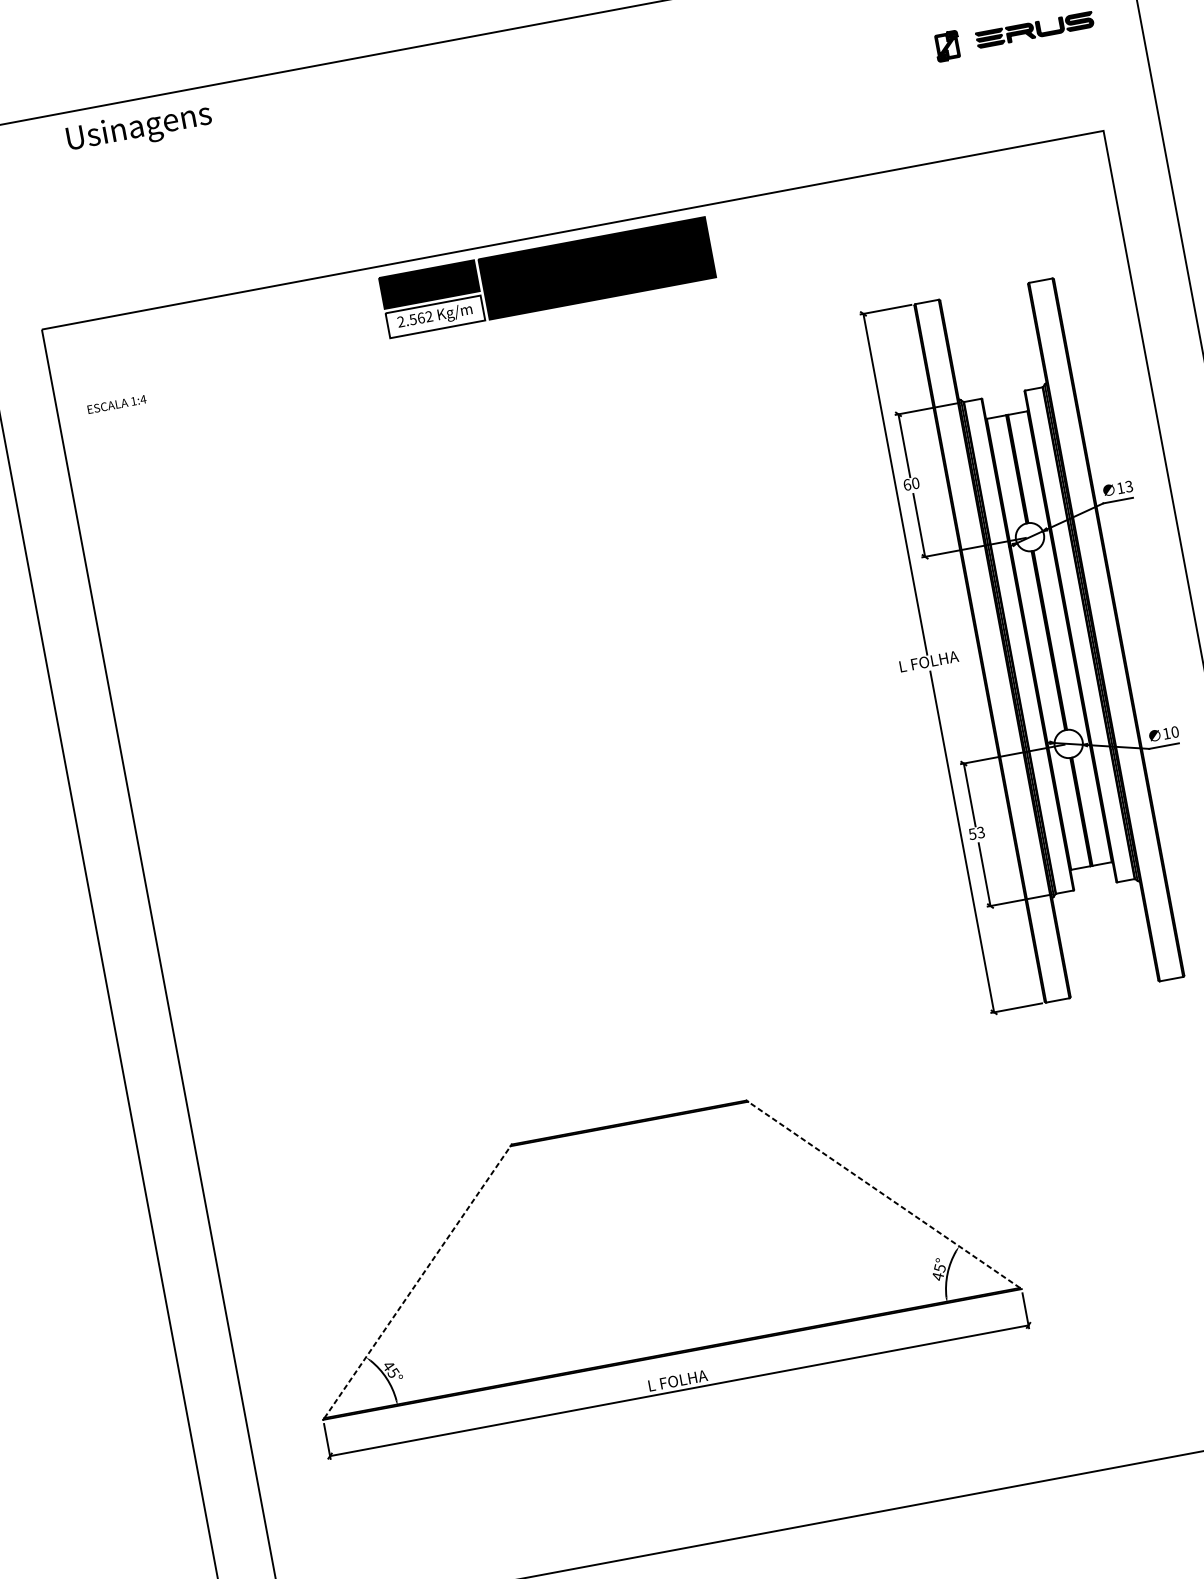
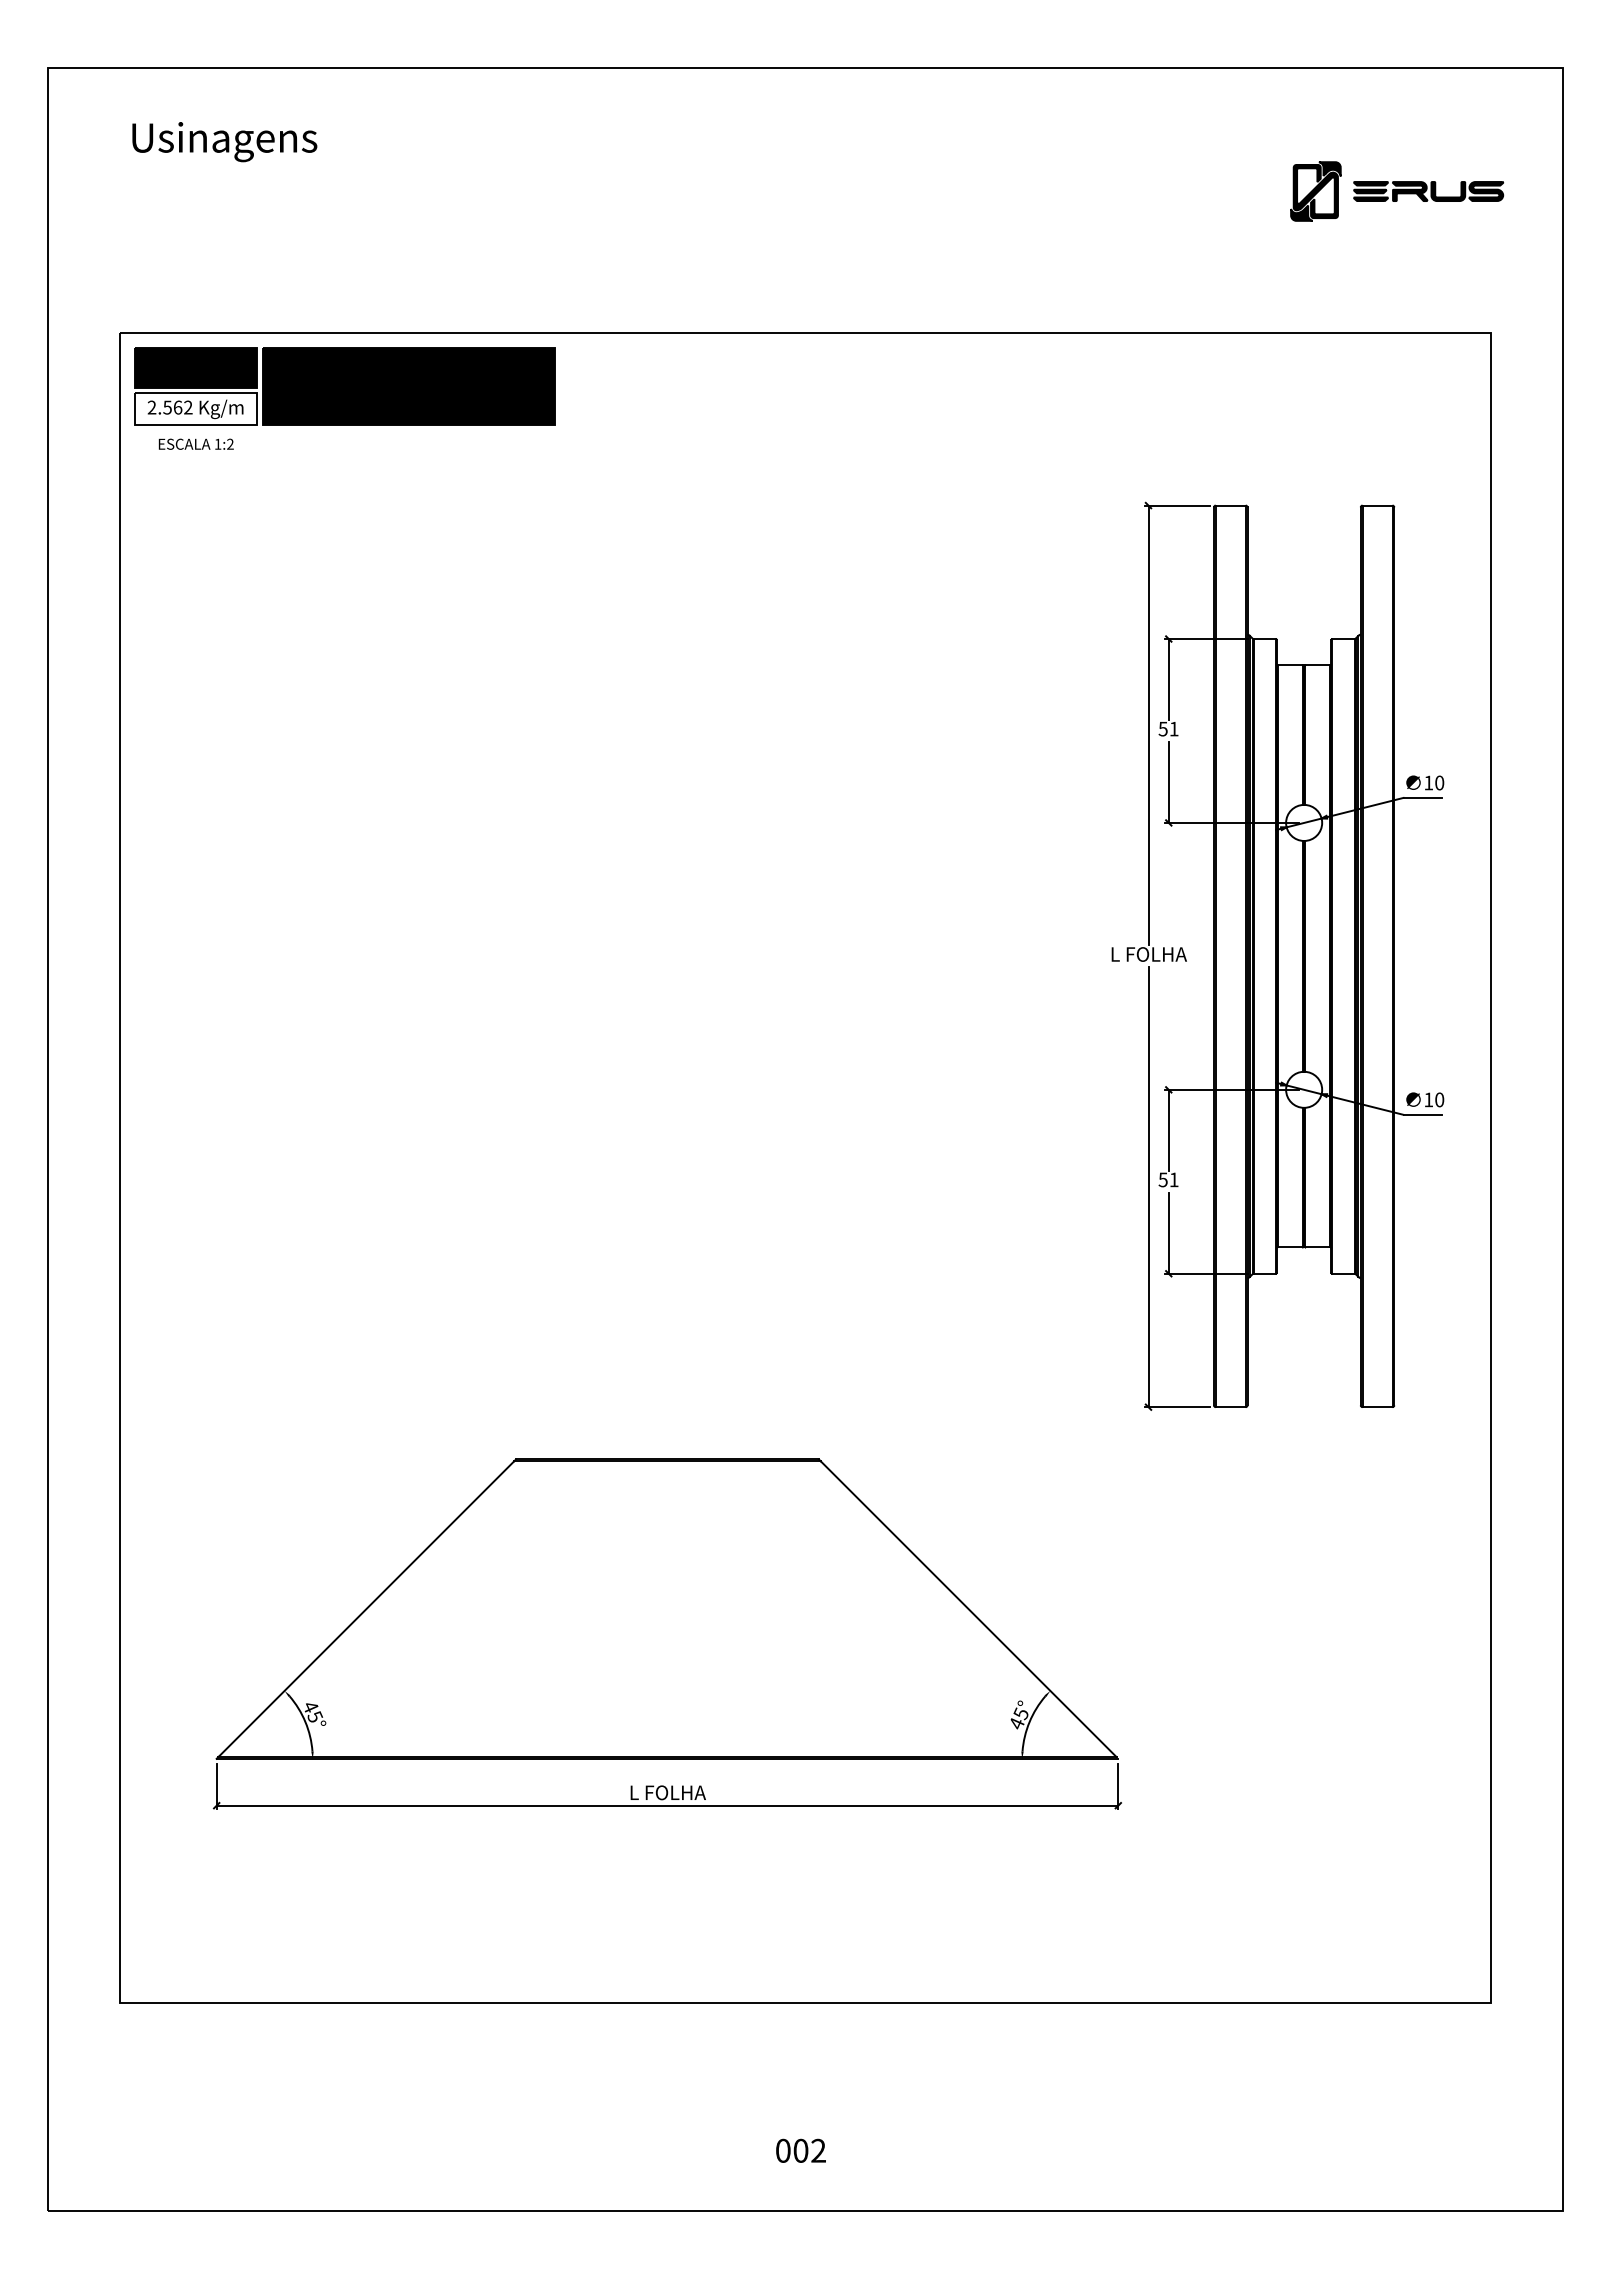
part: (947, 46) -> (1315, 191), size x1.67
text: (139, 129) -> (224, 142), moved
part: (547, 277) -> (344, 386), moved
text: (143, 398) -> (230, 443), 1:4 -> 1:2
text: (911, 483) -> (1168, 728), 60 -> 51
text: (1128, 486) -> (1439, 782), 13 -> 10
text: (980, 832) -> (1173, 1179), 53 -> 51
line: (883, 1194) -> (968, 1608), dashed -> solid
line: (417, 1281) -> (366, 1608), dashed -> solid

